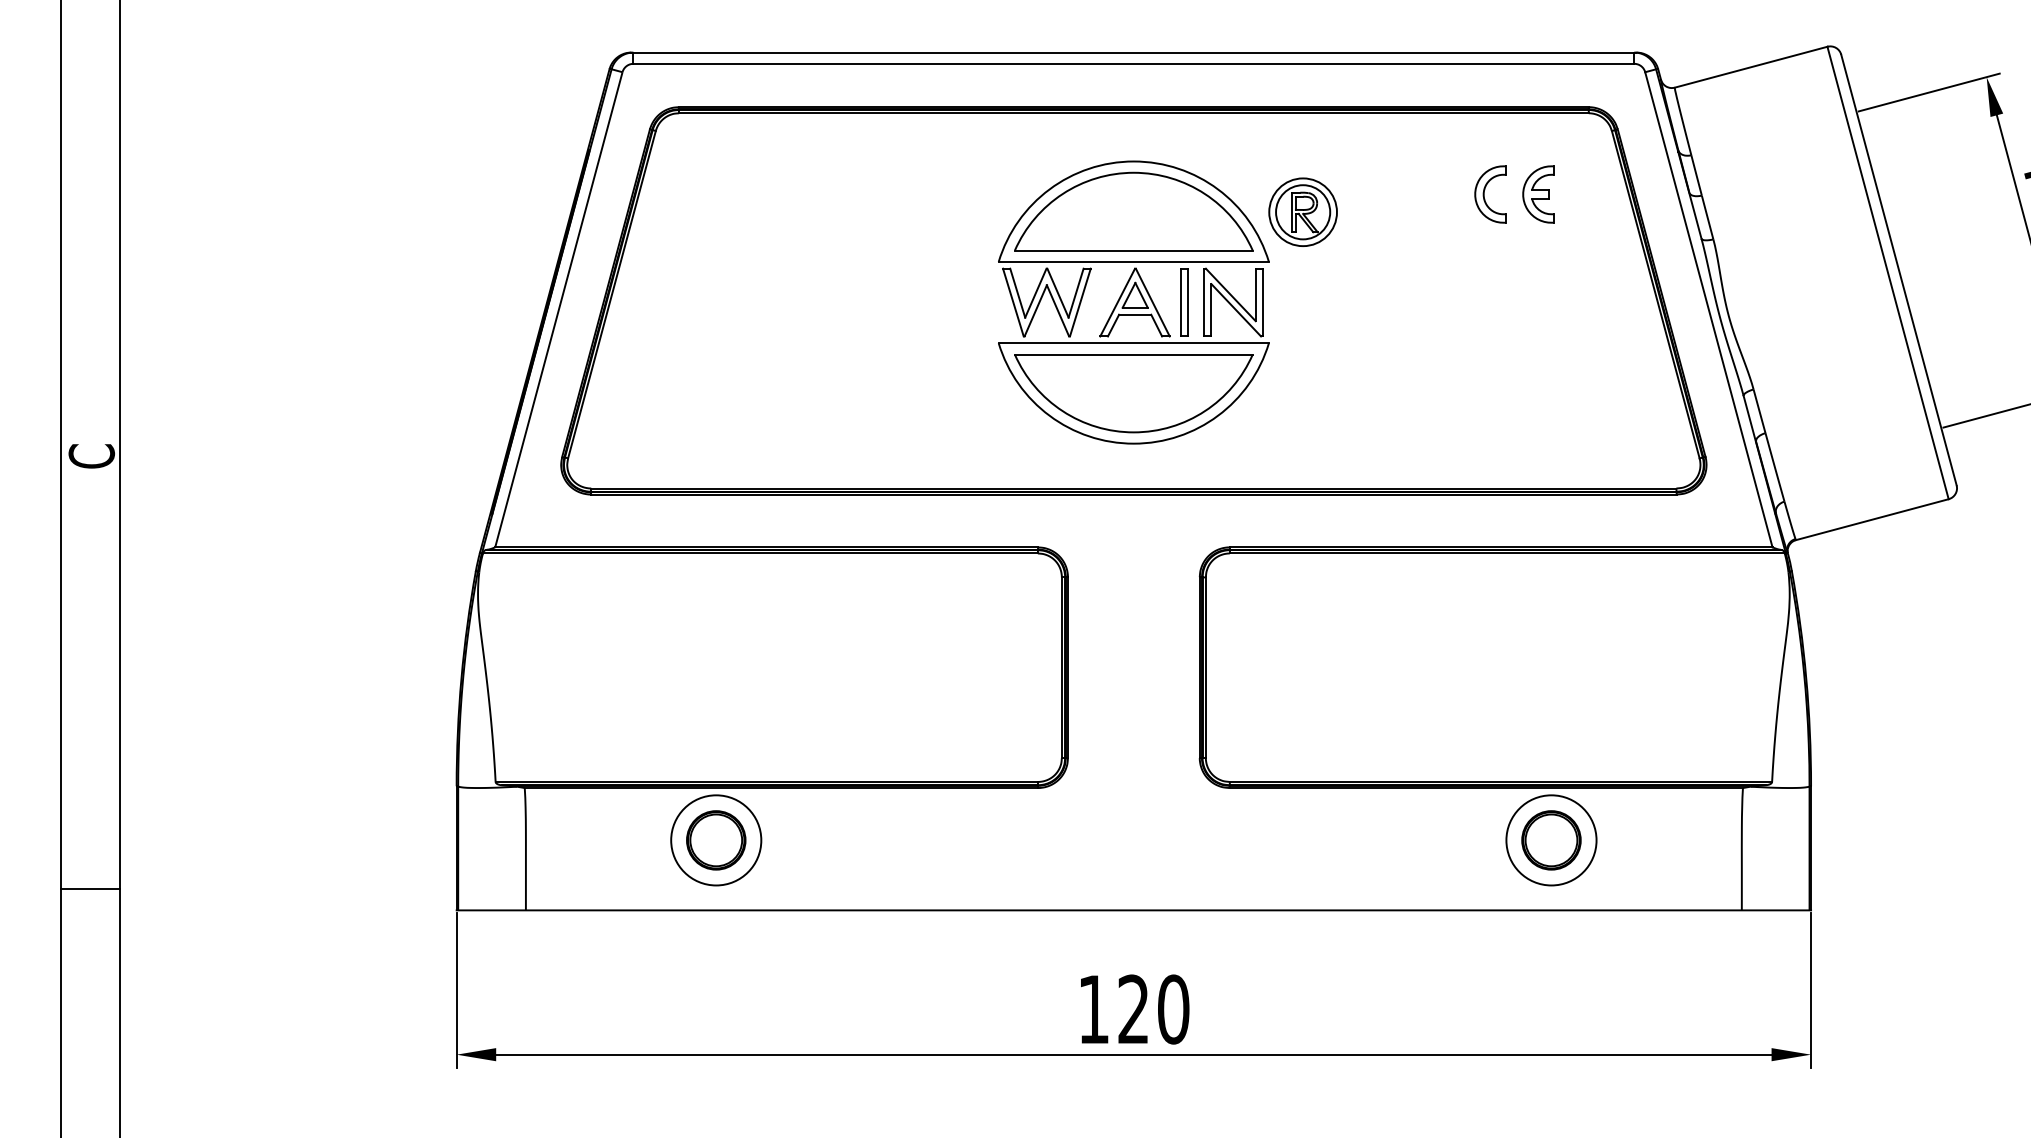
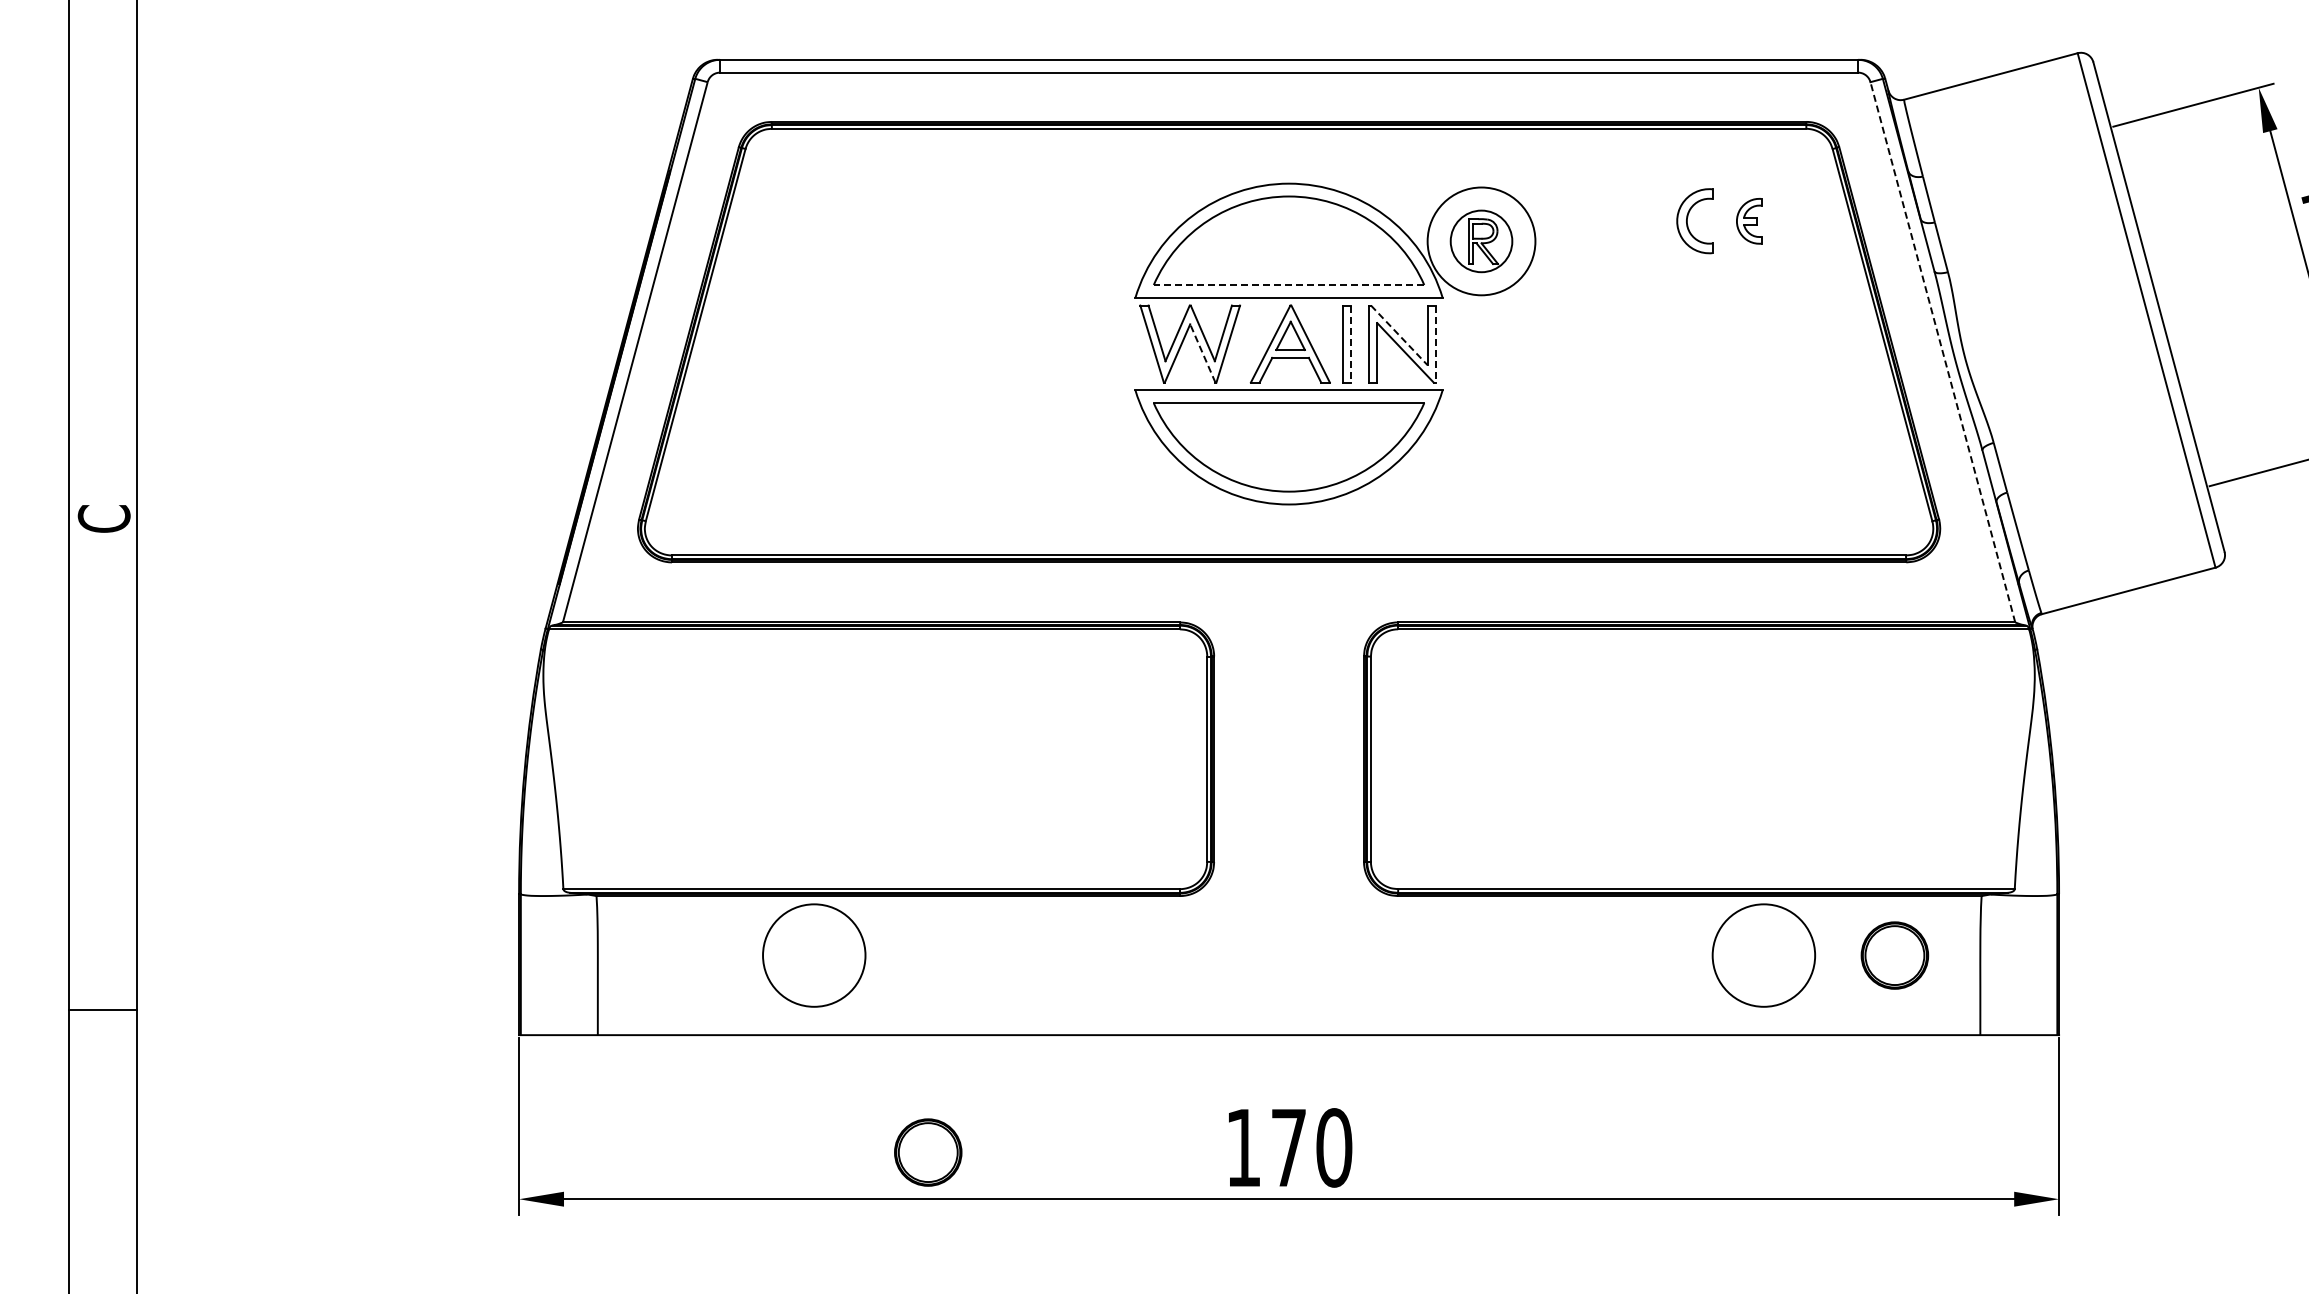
part: (1537, 194) -> (1748, 221), size x0.7
circle: (1303, 211) -> (1481, 240), size x1.4
line: (1133, 251) -> (1288, 285), solid -> dashed
line: (1230, 295) -> (1399, 335), solid -> dashed
line: (1187, 302) -> (1350, 344), solid -> dashed
line: (1262, 302) -> (1435, 344), solid -> dashed
line: (1708, 309) -> (1942, 352), solid -> dashed
line: (1057, 310) -> (1202, 353), solid -> dashed
part: (716, 840) -> (928, 1152), moved
part: (1551, 840) -> (1894, 955), moved
text: (1133, 1009) -> (1288, 1147), 120 -> 170

